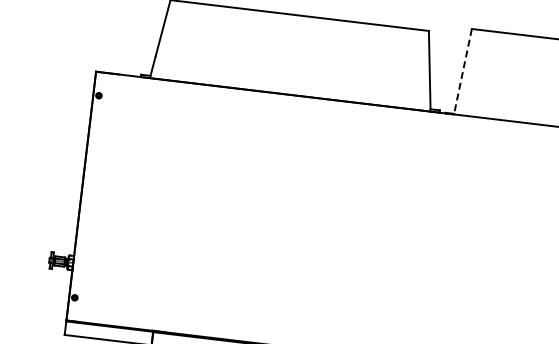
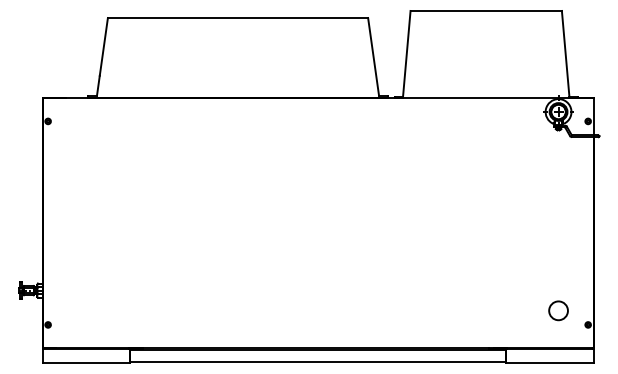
line: (462, 71) -> (406, 54), dashed -> solid

